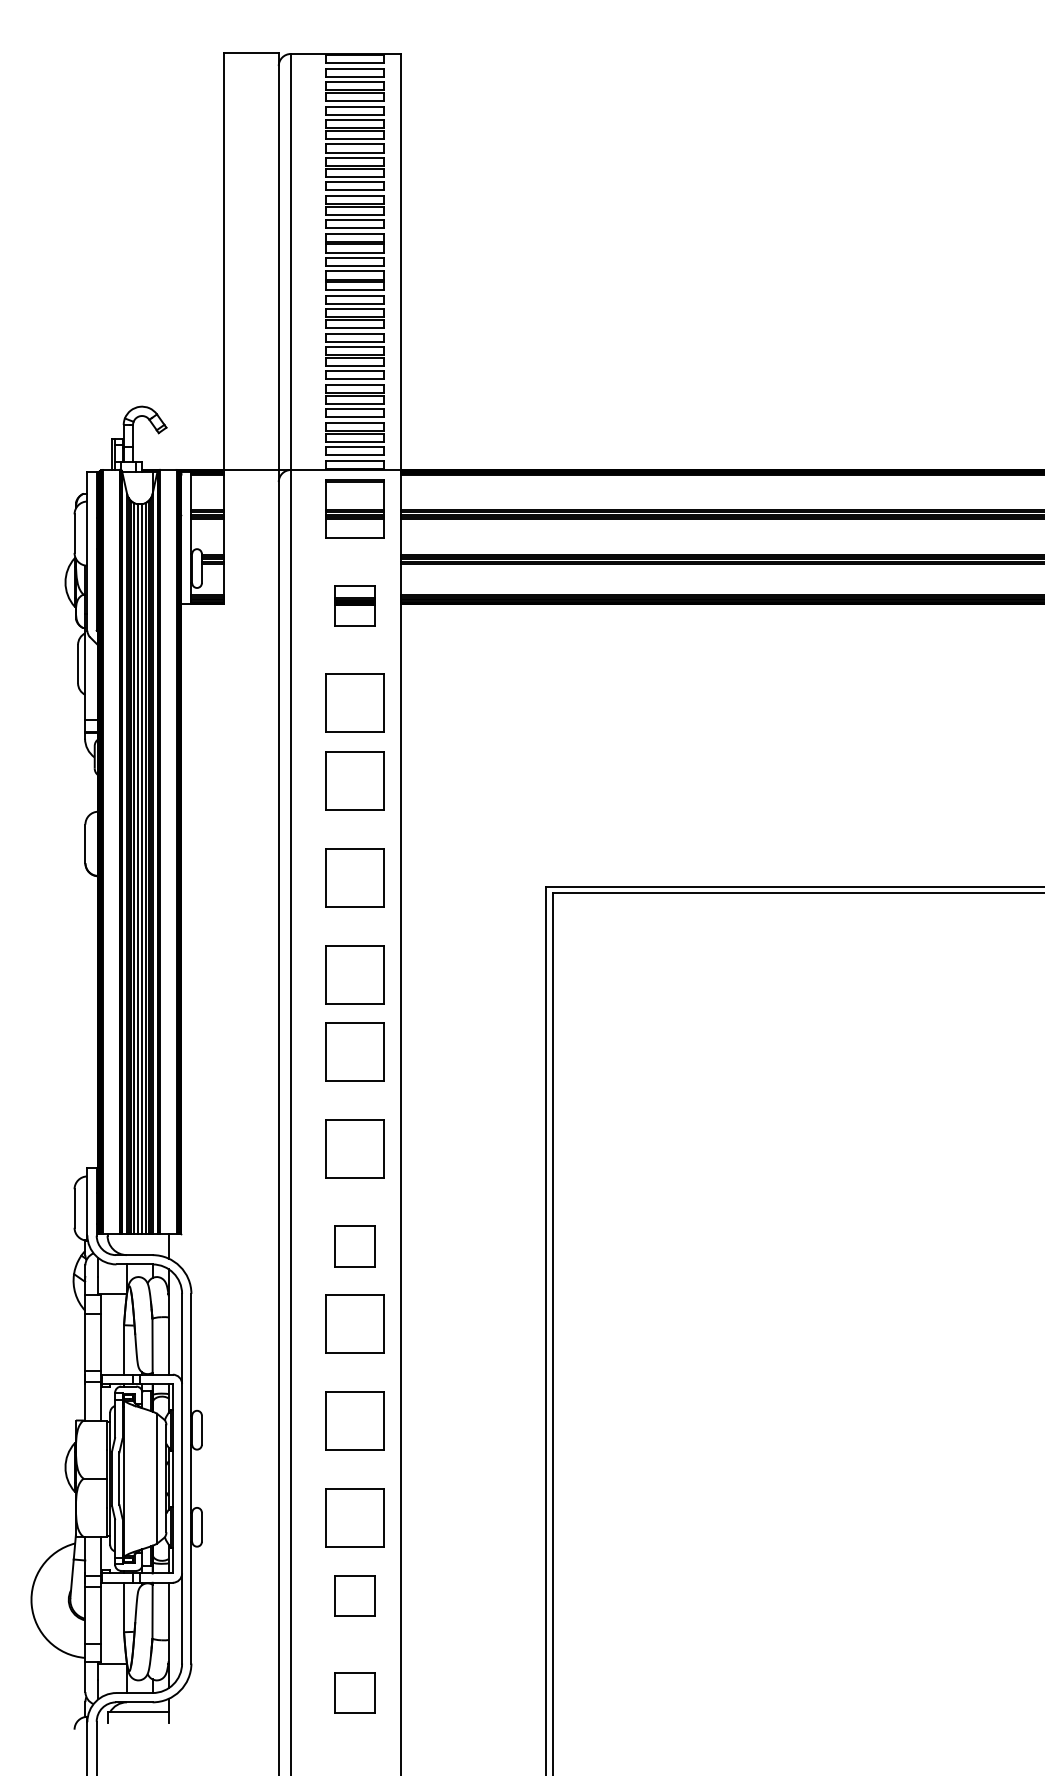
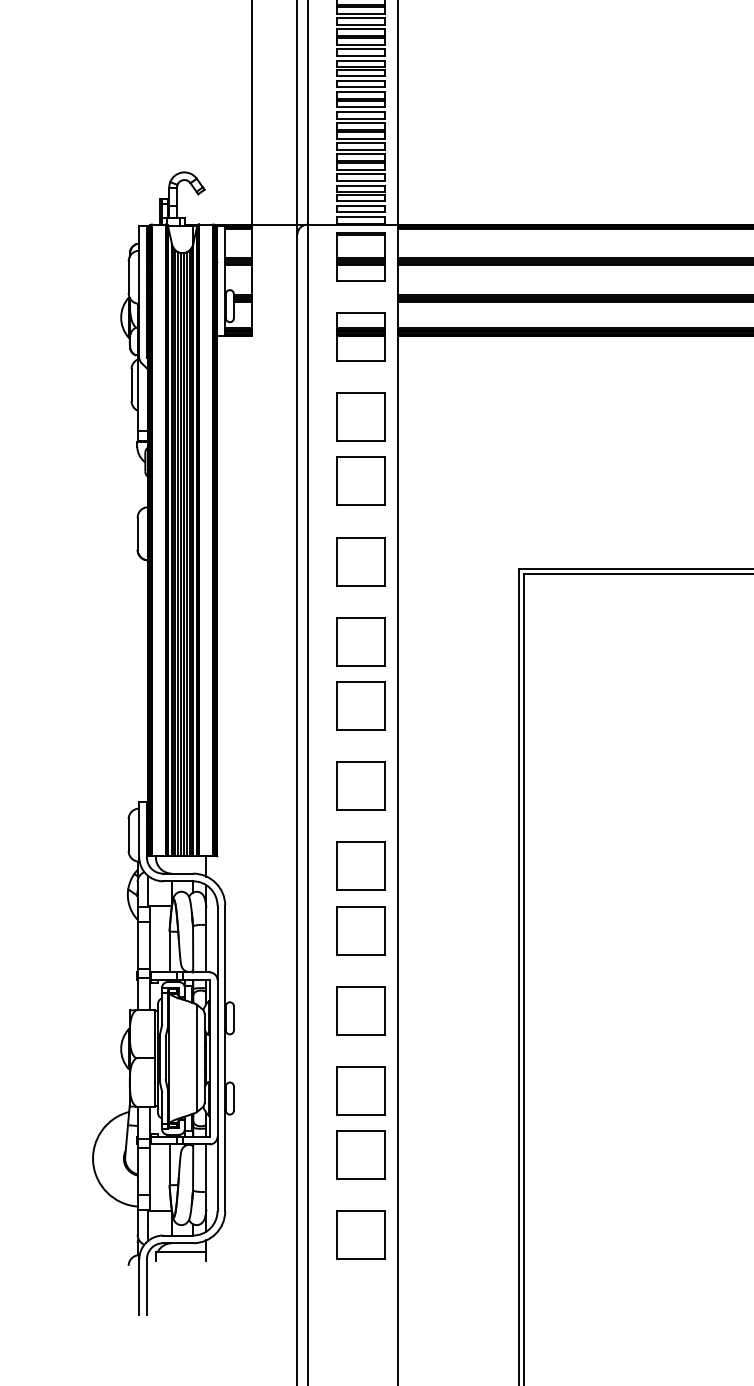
part: (354, 605) -> (360, 336), size x1.43
part: (354, 1245) -> (360, 865), size x1.43
part: (354, 1595) -> (360, 1154), size x1.43
part: (354, 1692) -> (360, 1235), size x1.43

